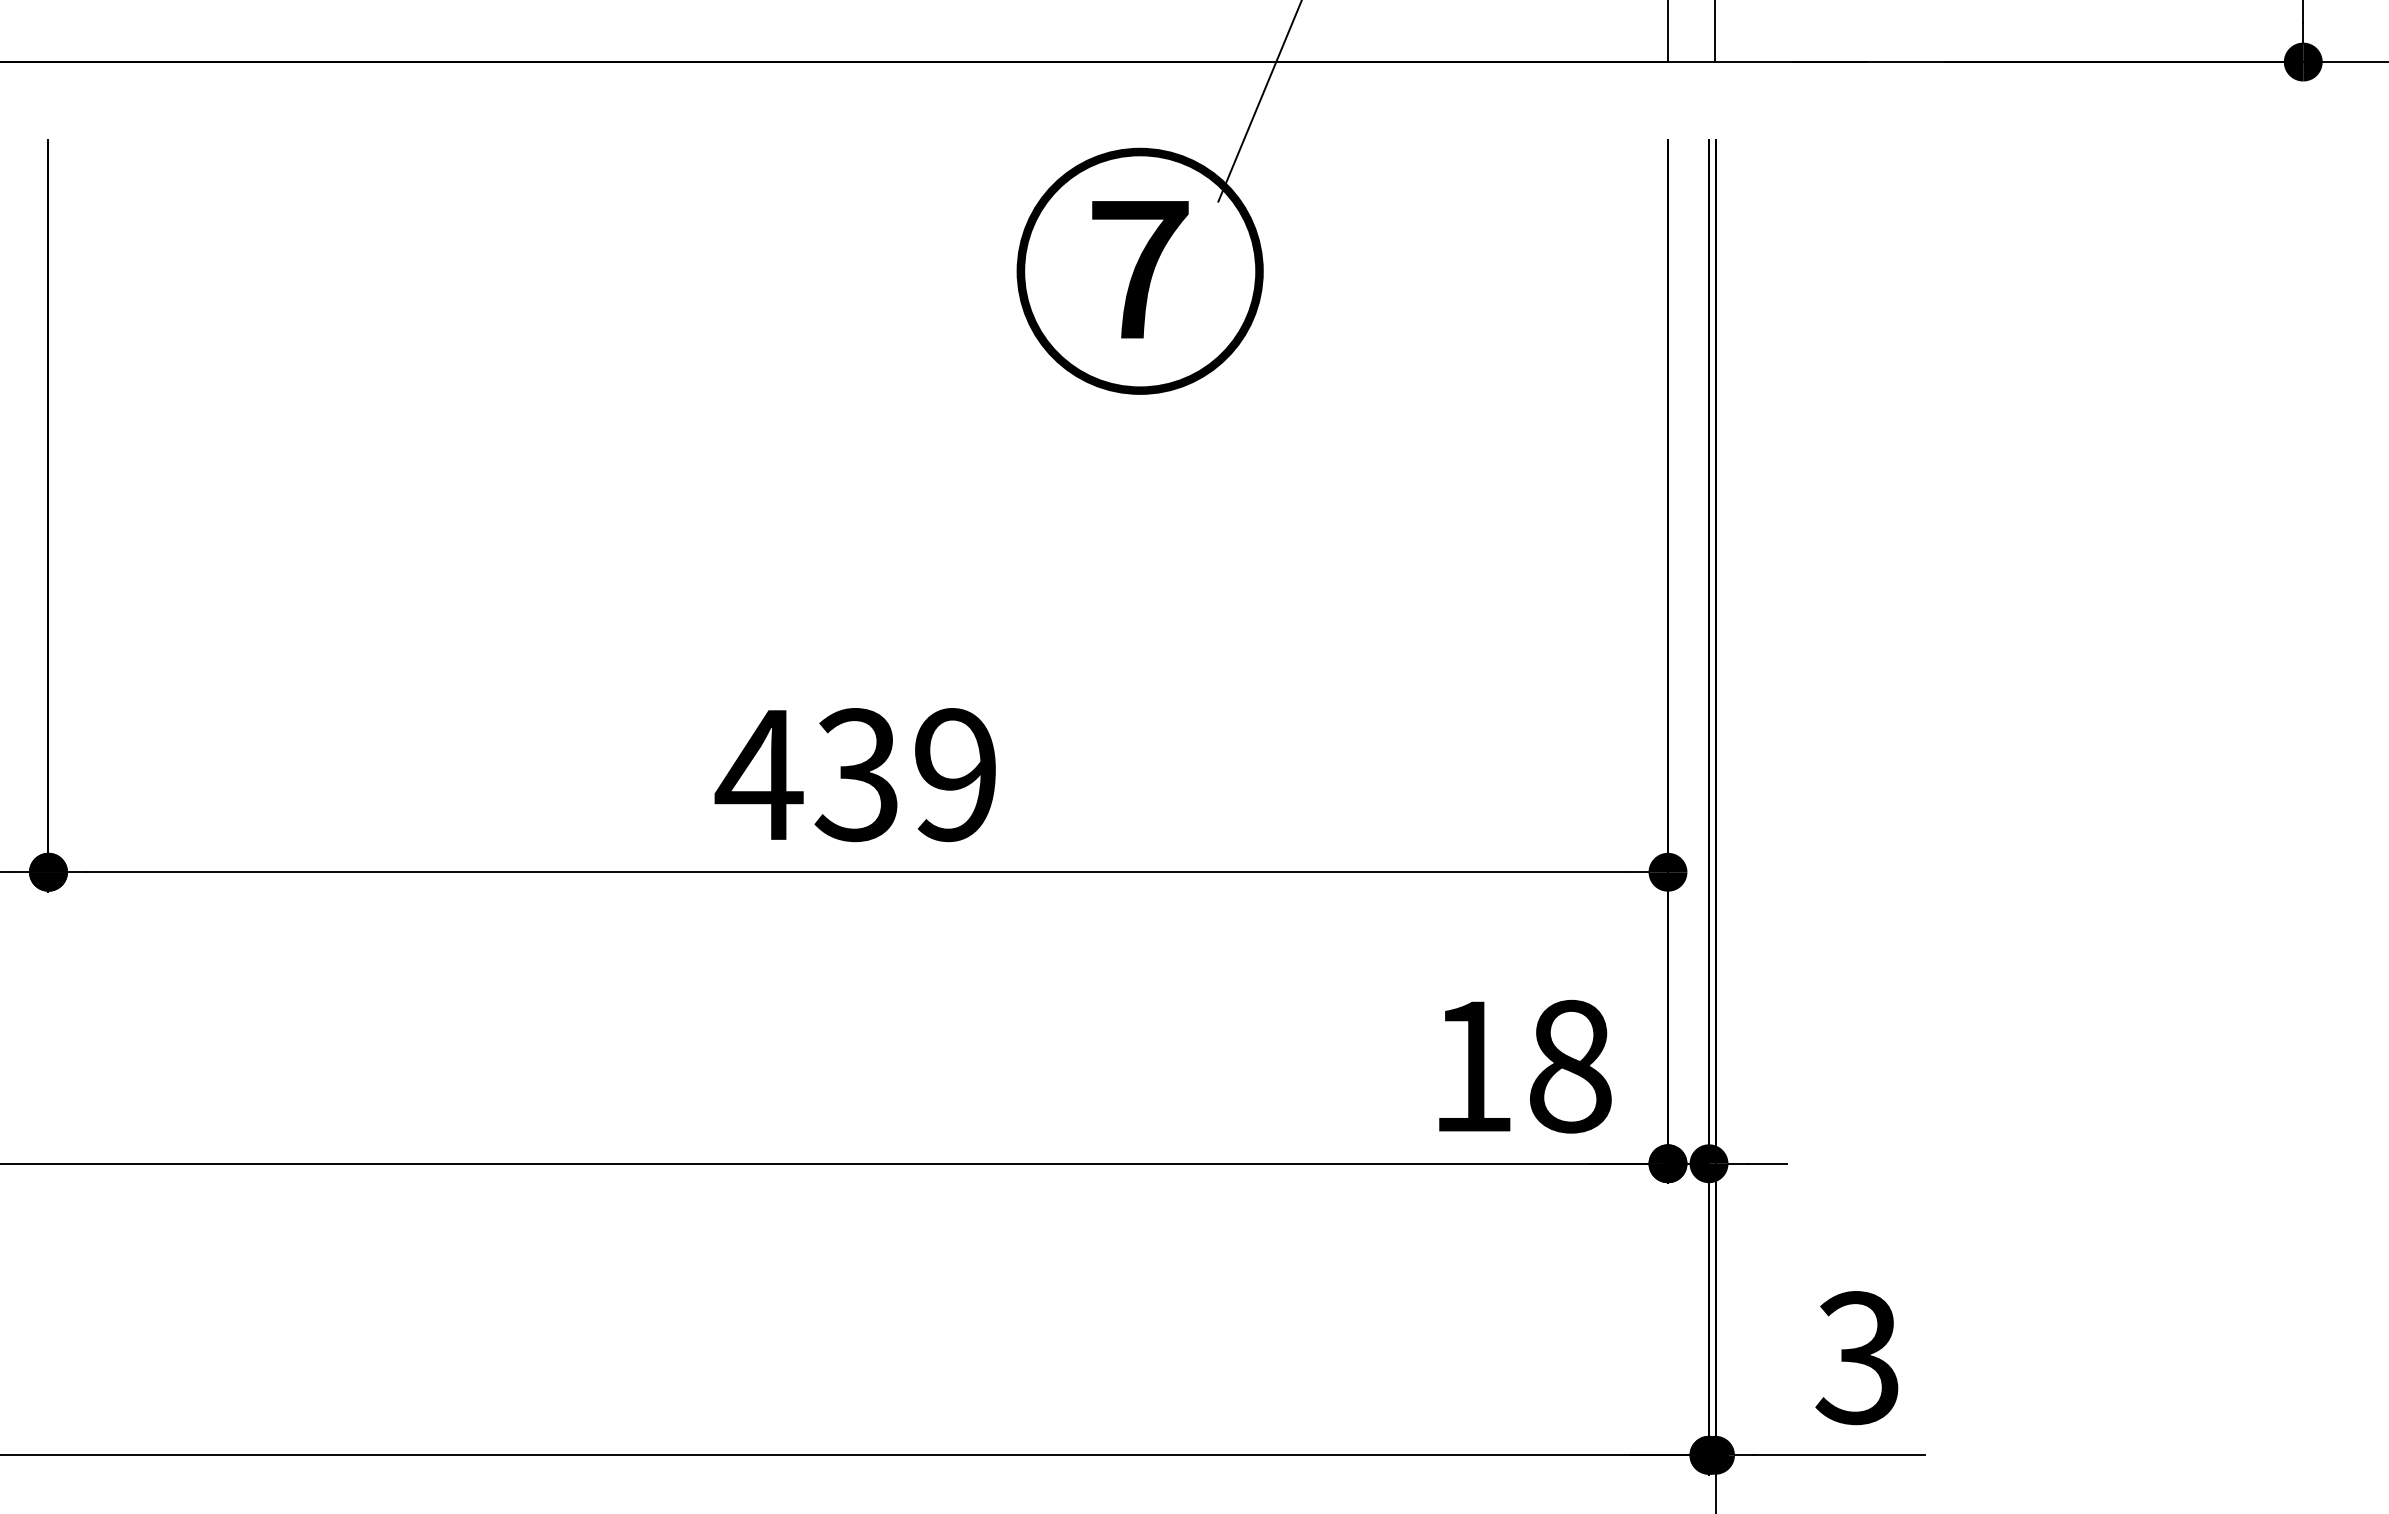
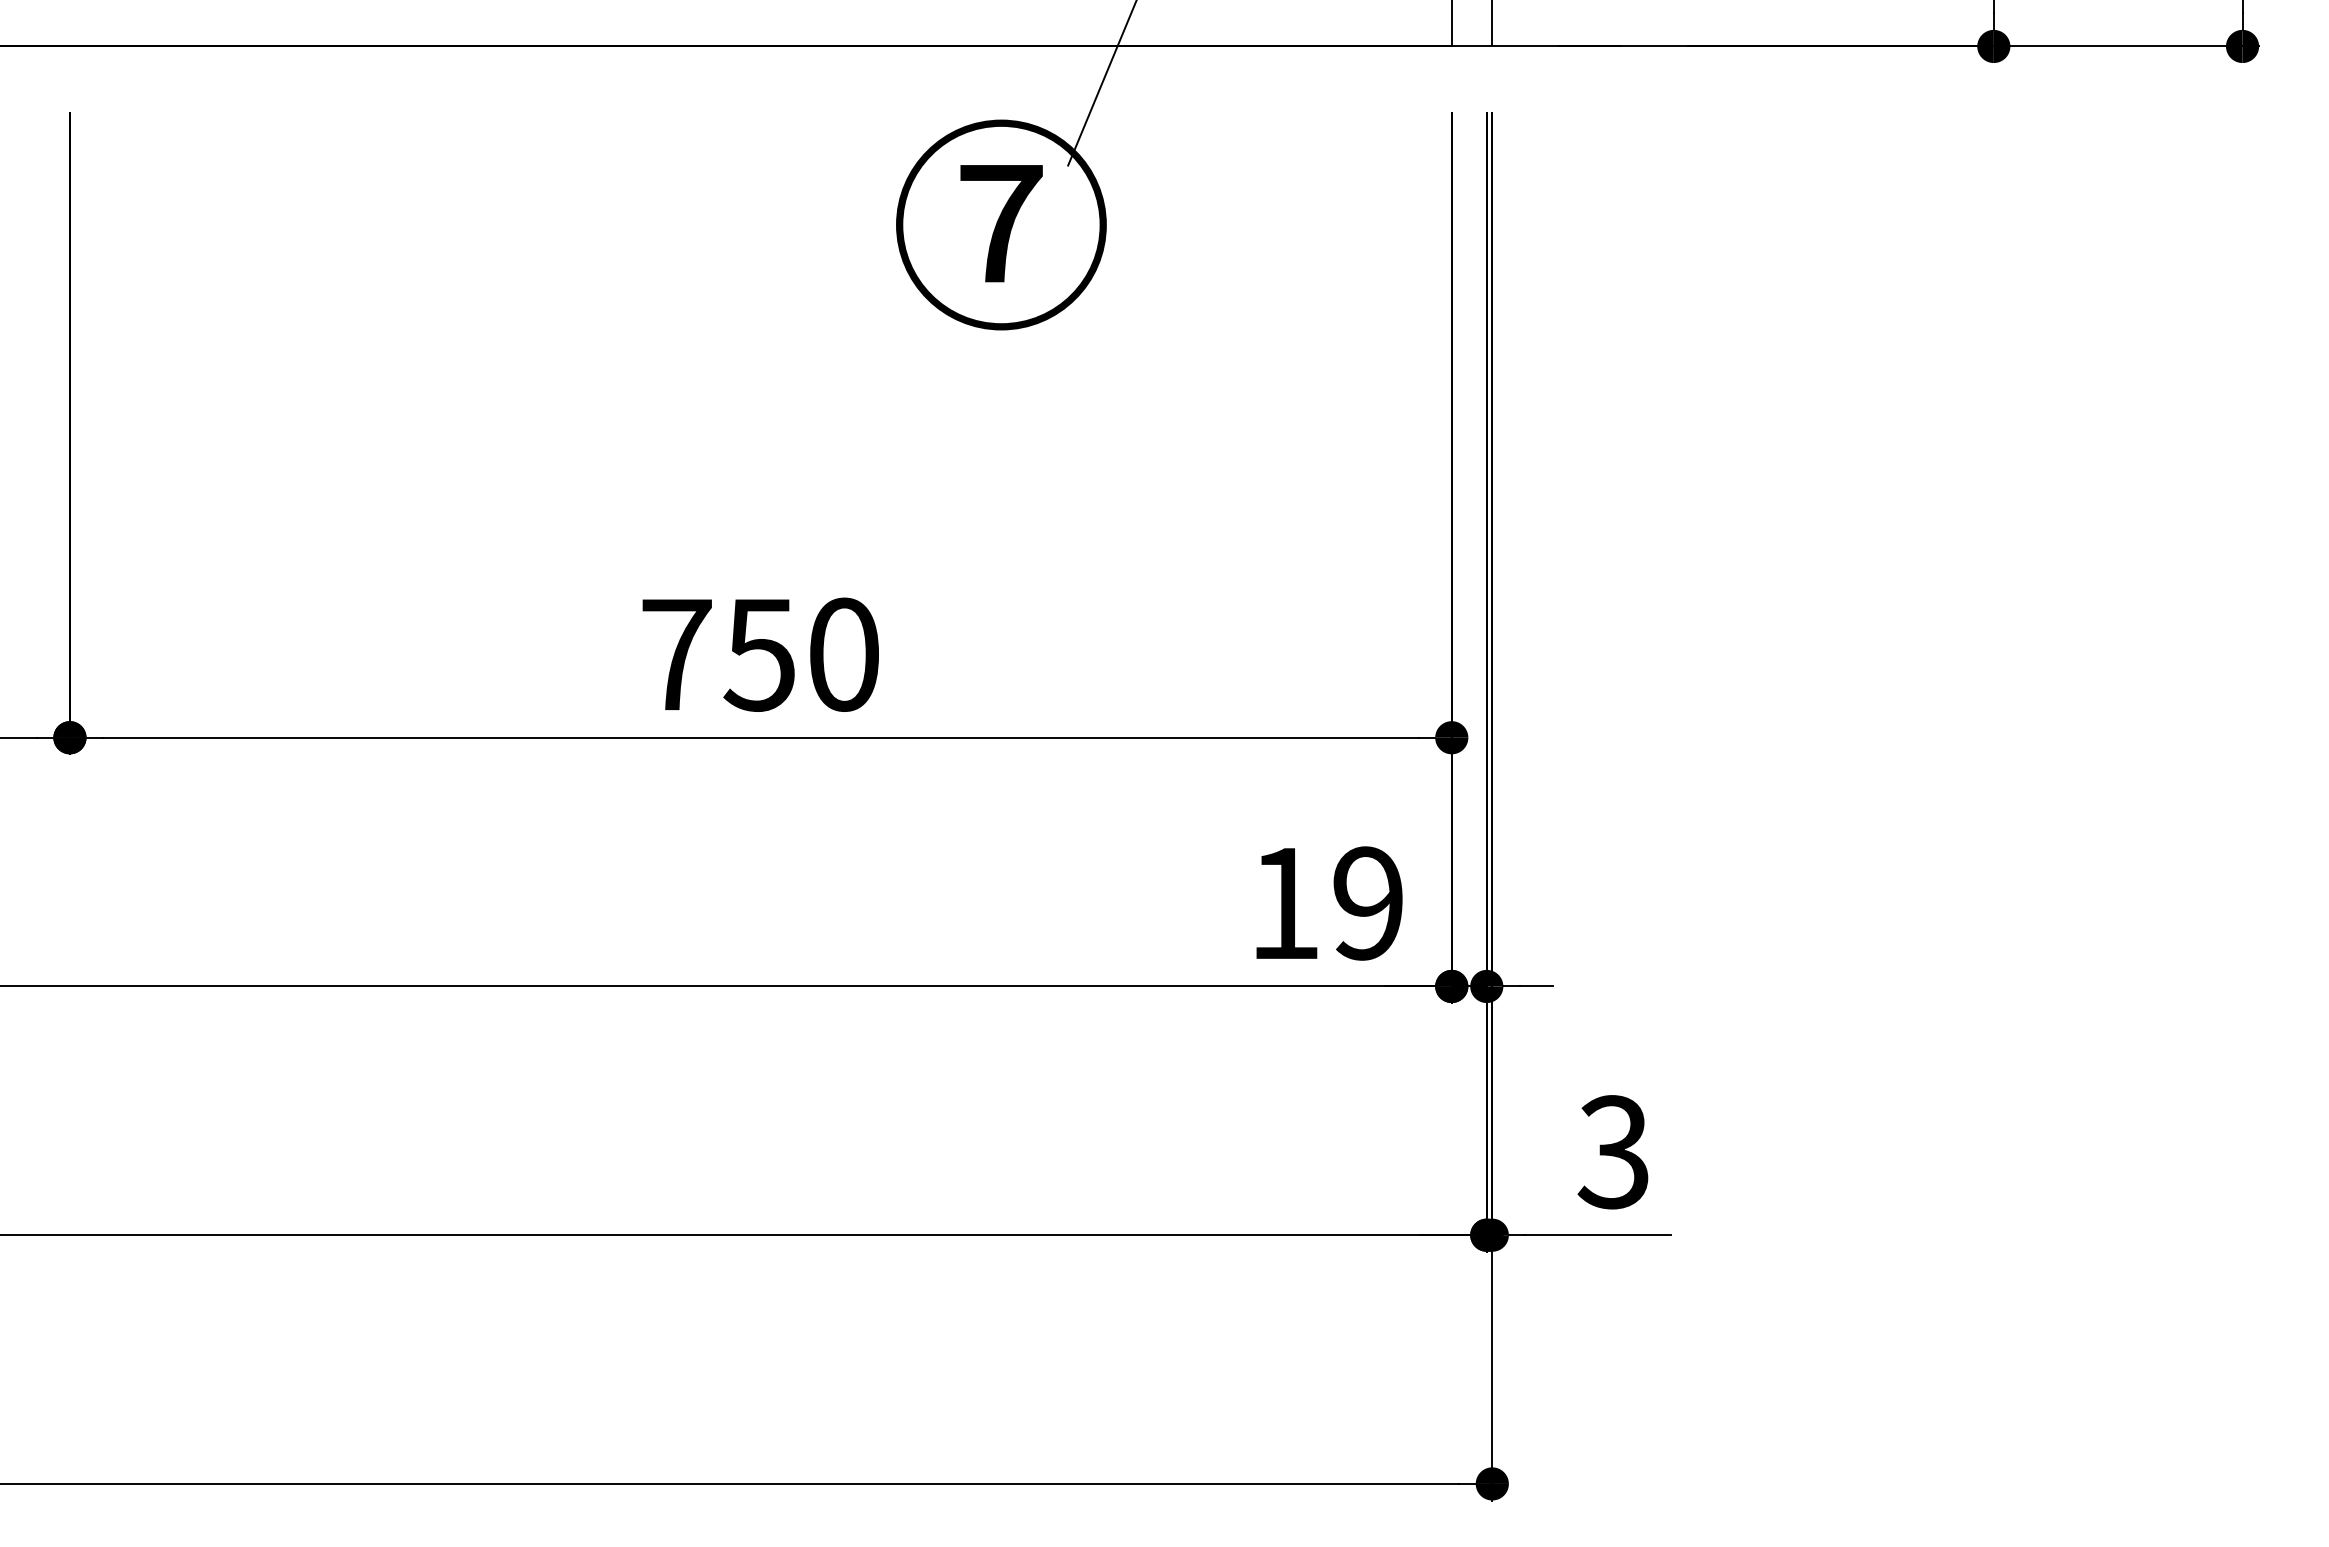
text: (855, 774) -> (758, 654), 439 -> 750
text: (1570, 1066) -> (1368, 903), 18 -> 19

